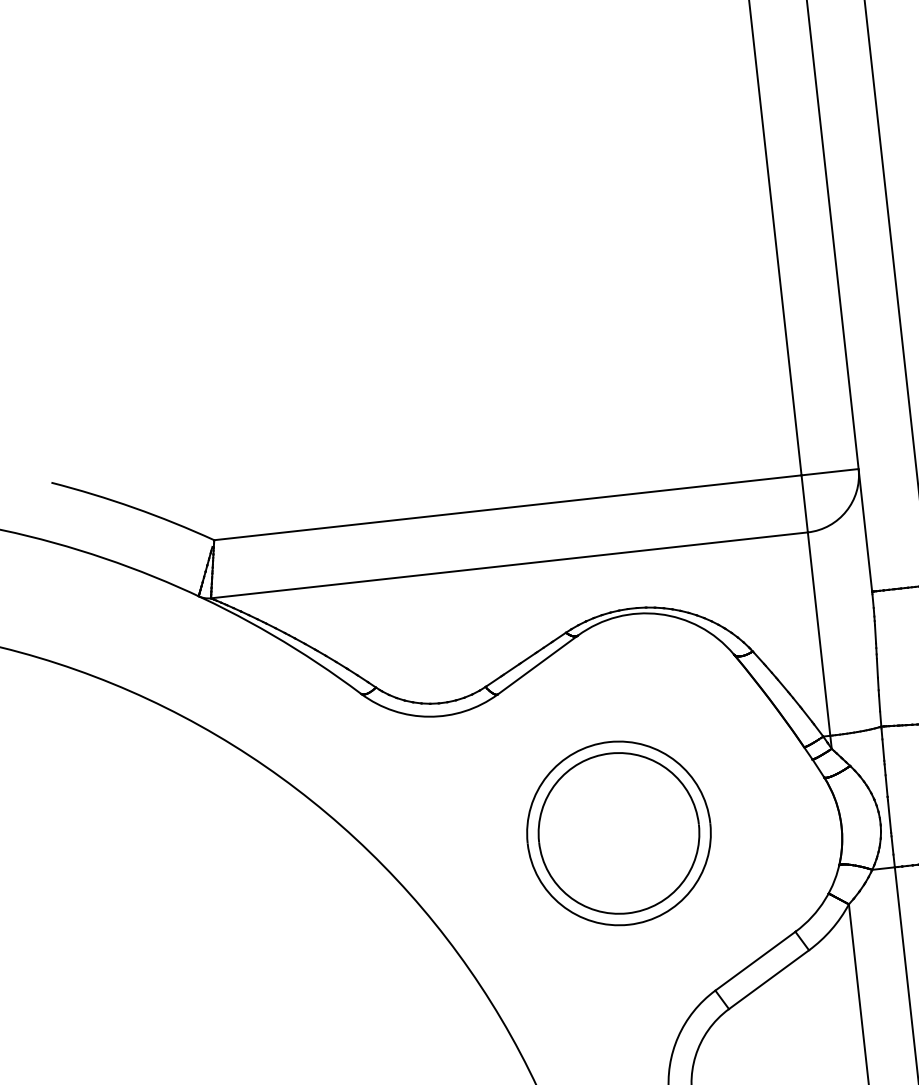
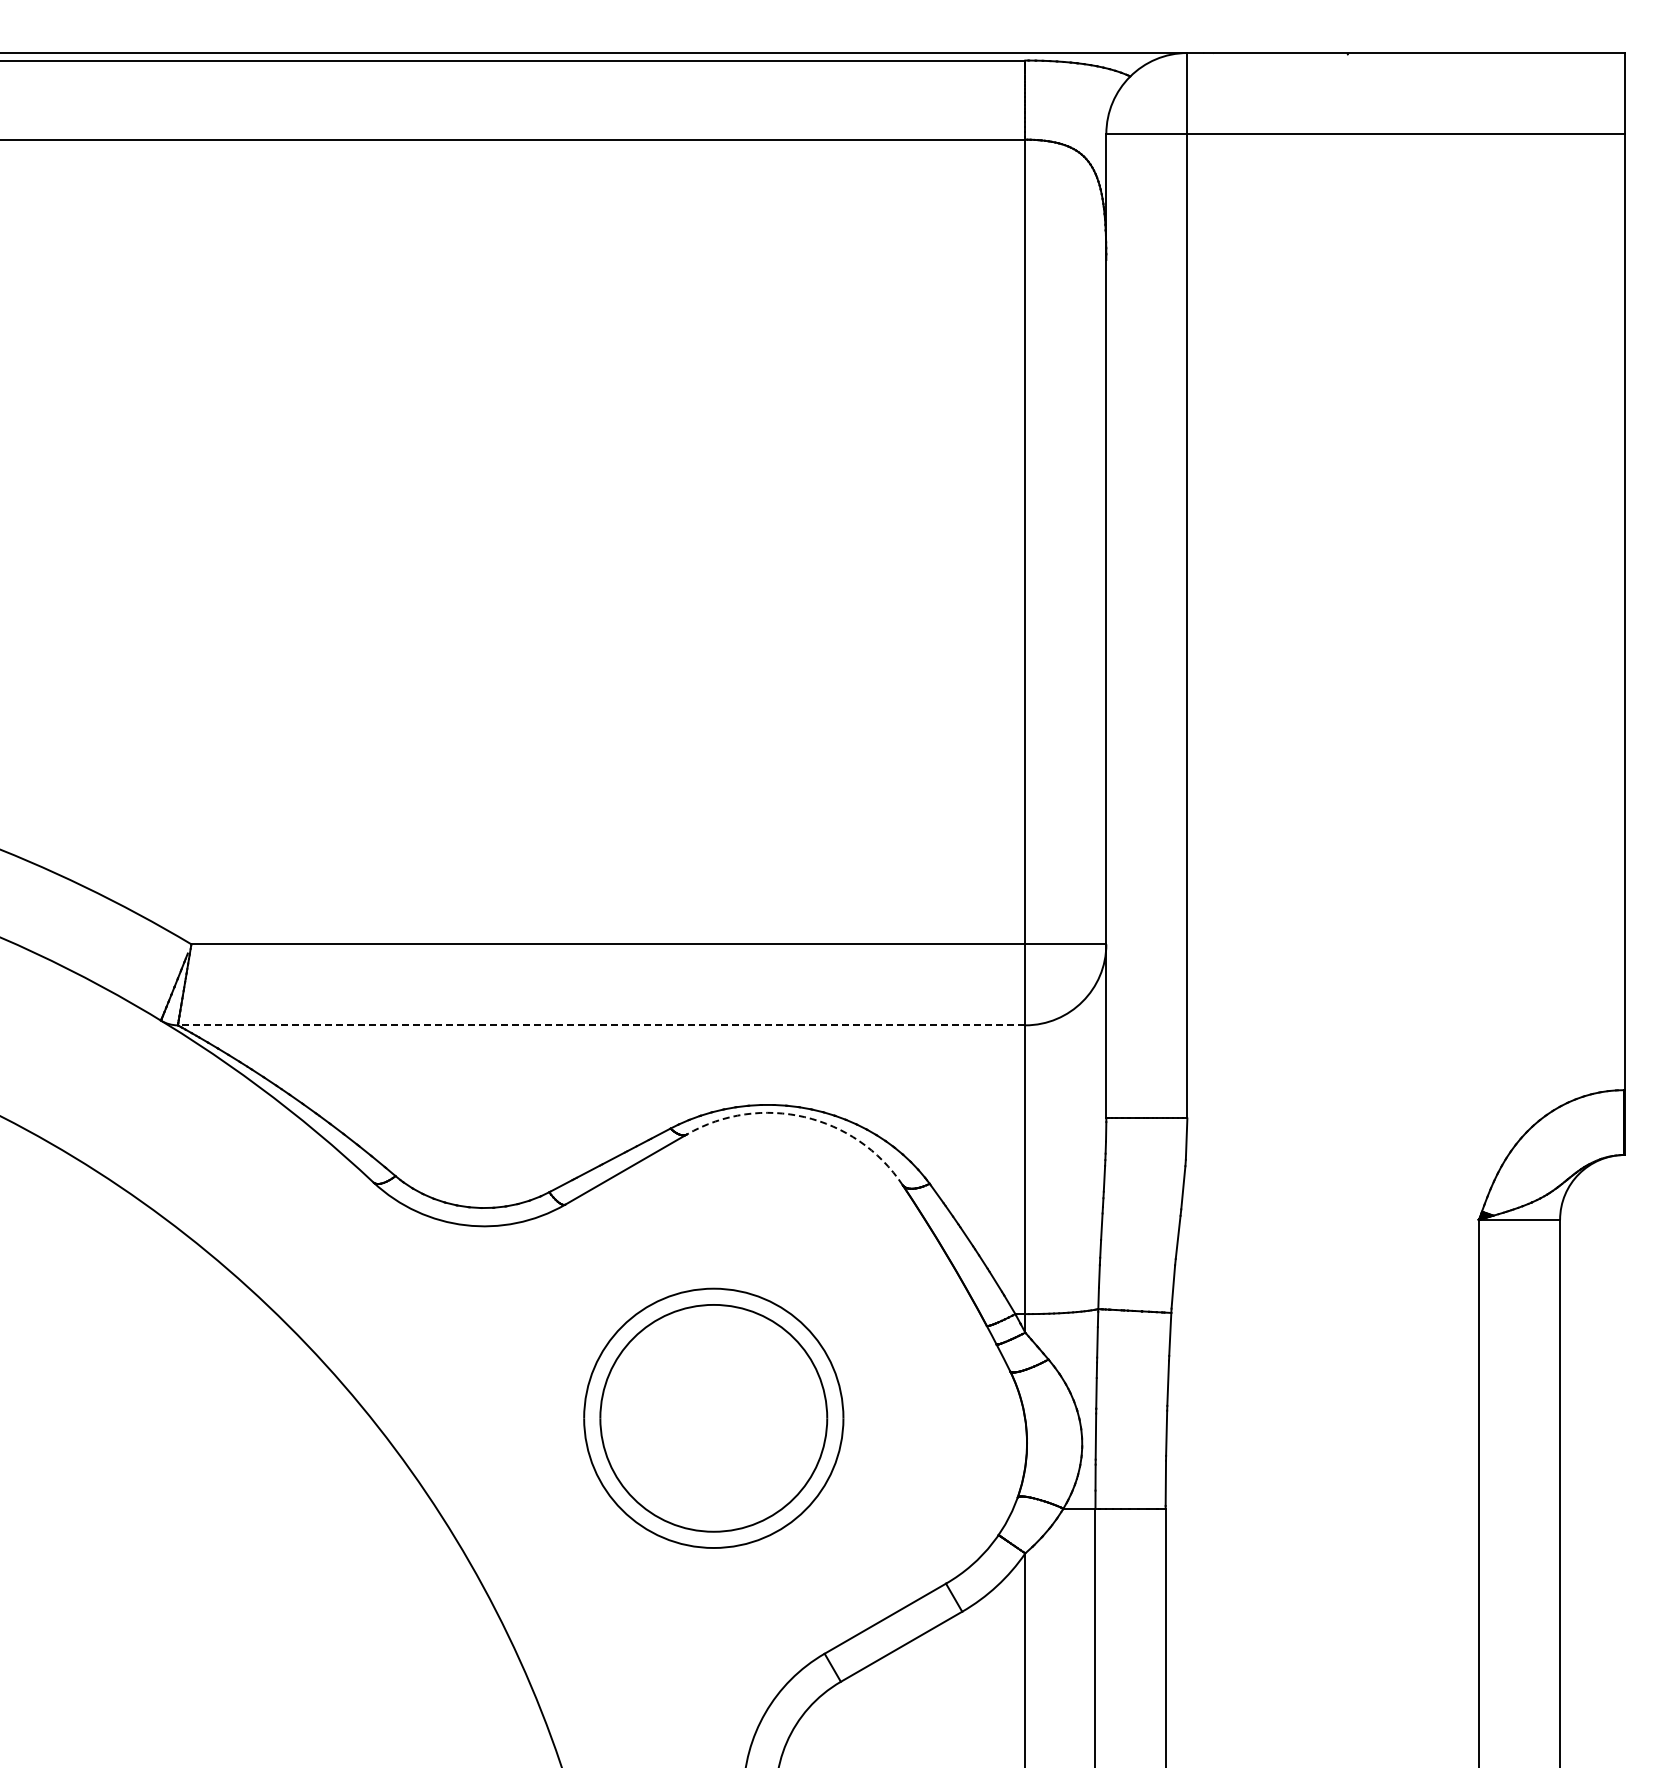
line: (509, 565) -> (601, 1025), solid -> dashed
arc: (659, 614) -> (804, 1117), solid -> dashed

